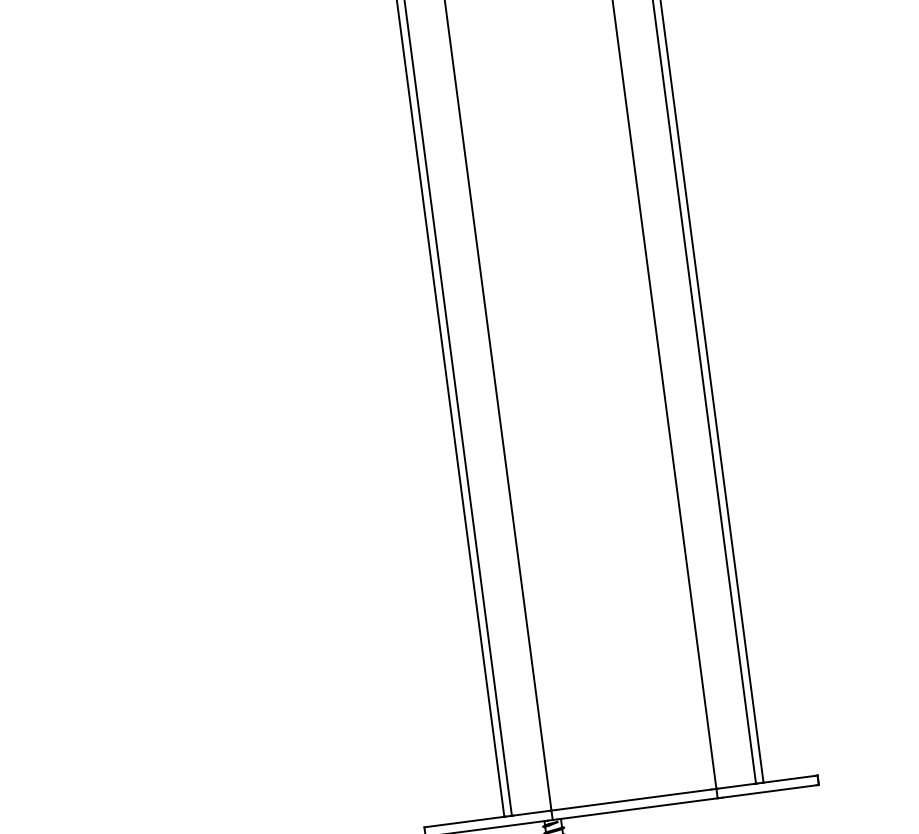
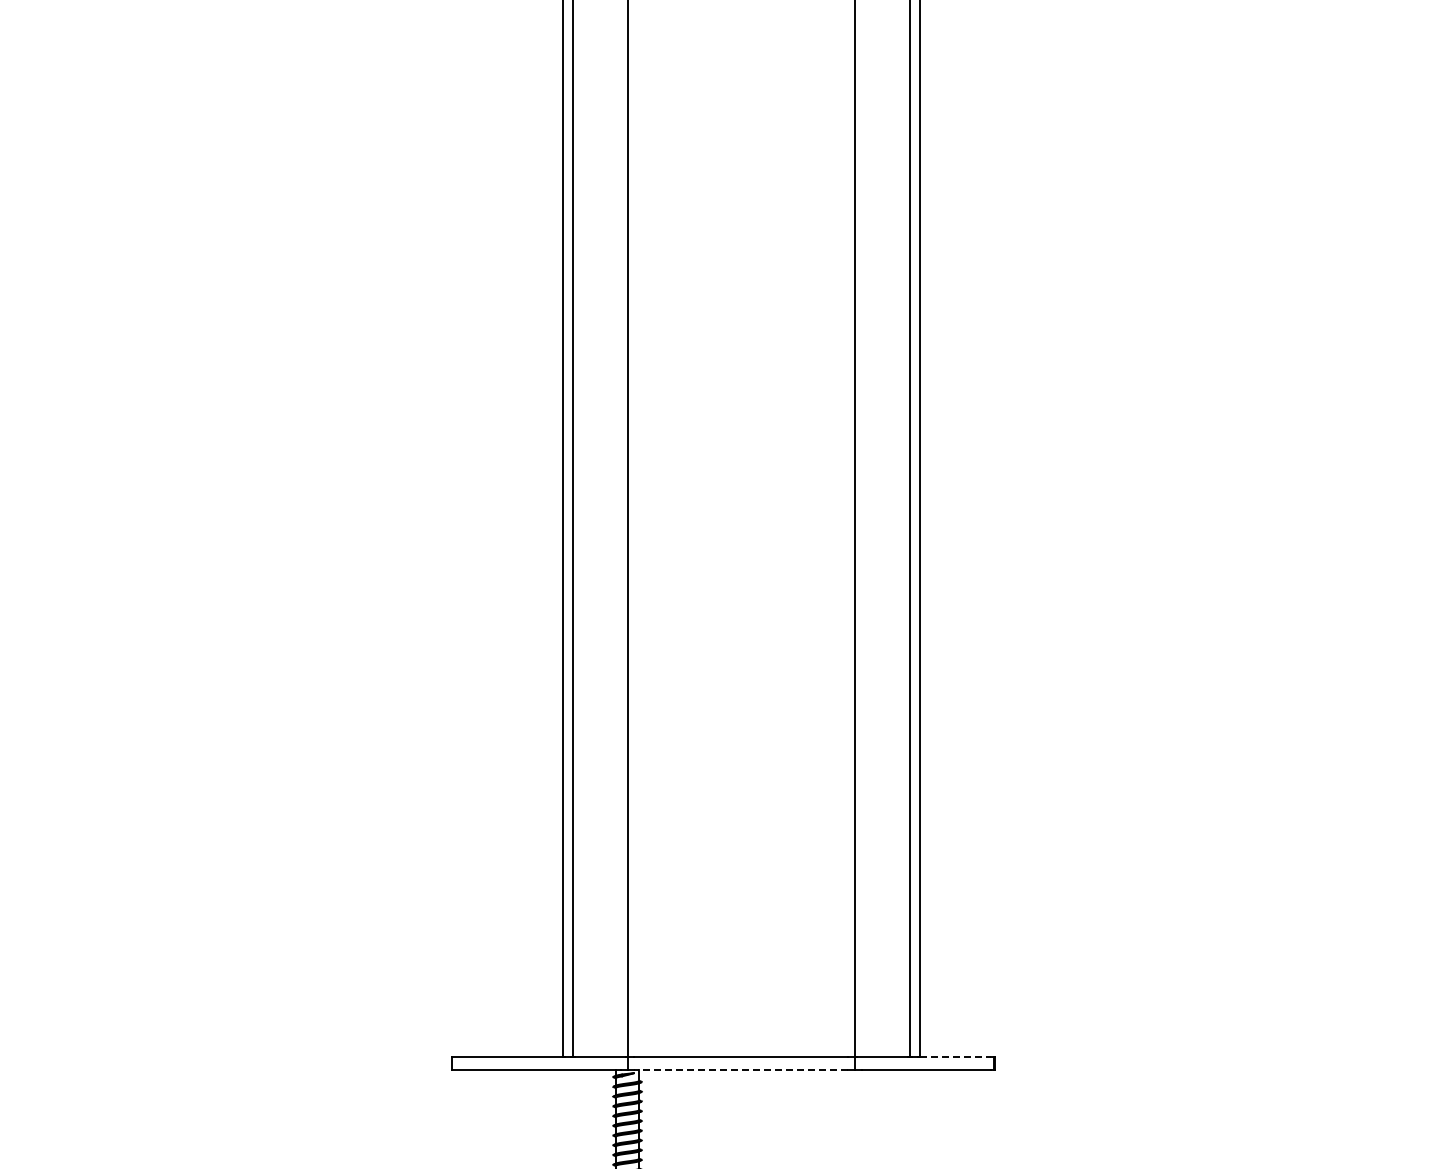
line: (789, 779) -> (955, 1056), solid -> dashed
line: (634, 809) -> (740, 1069), solid -> dashed

